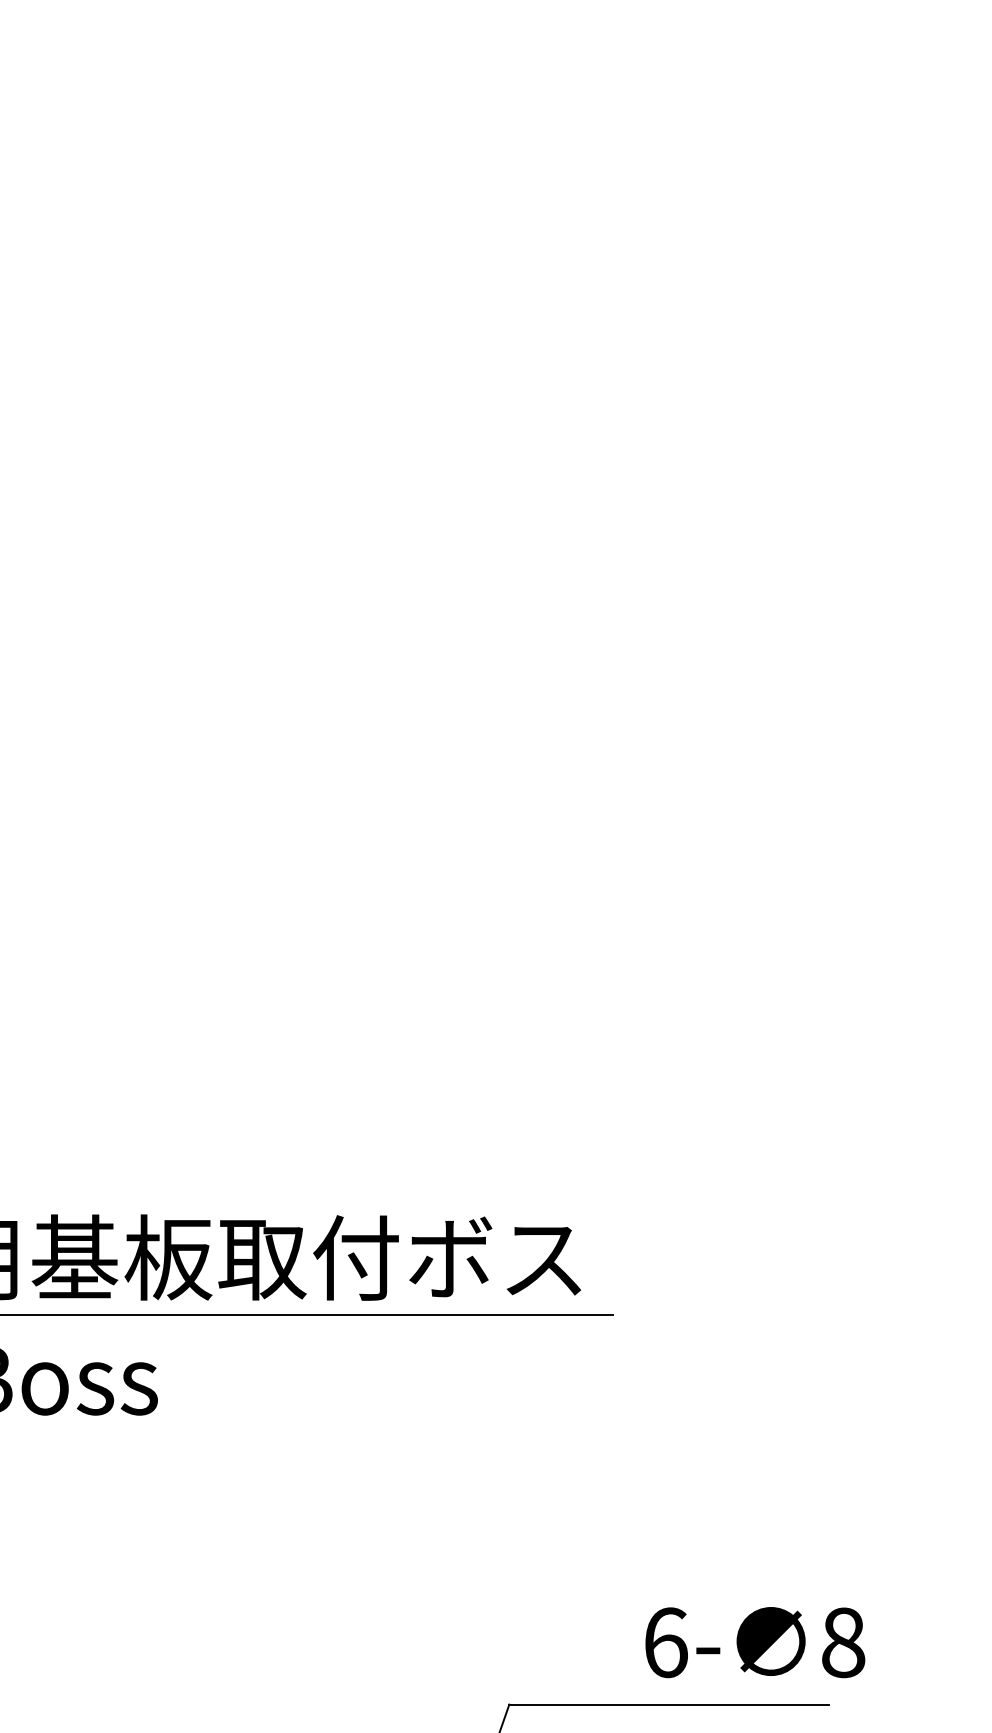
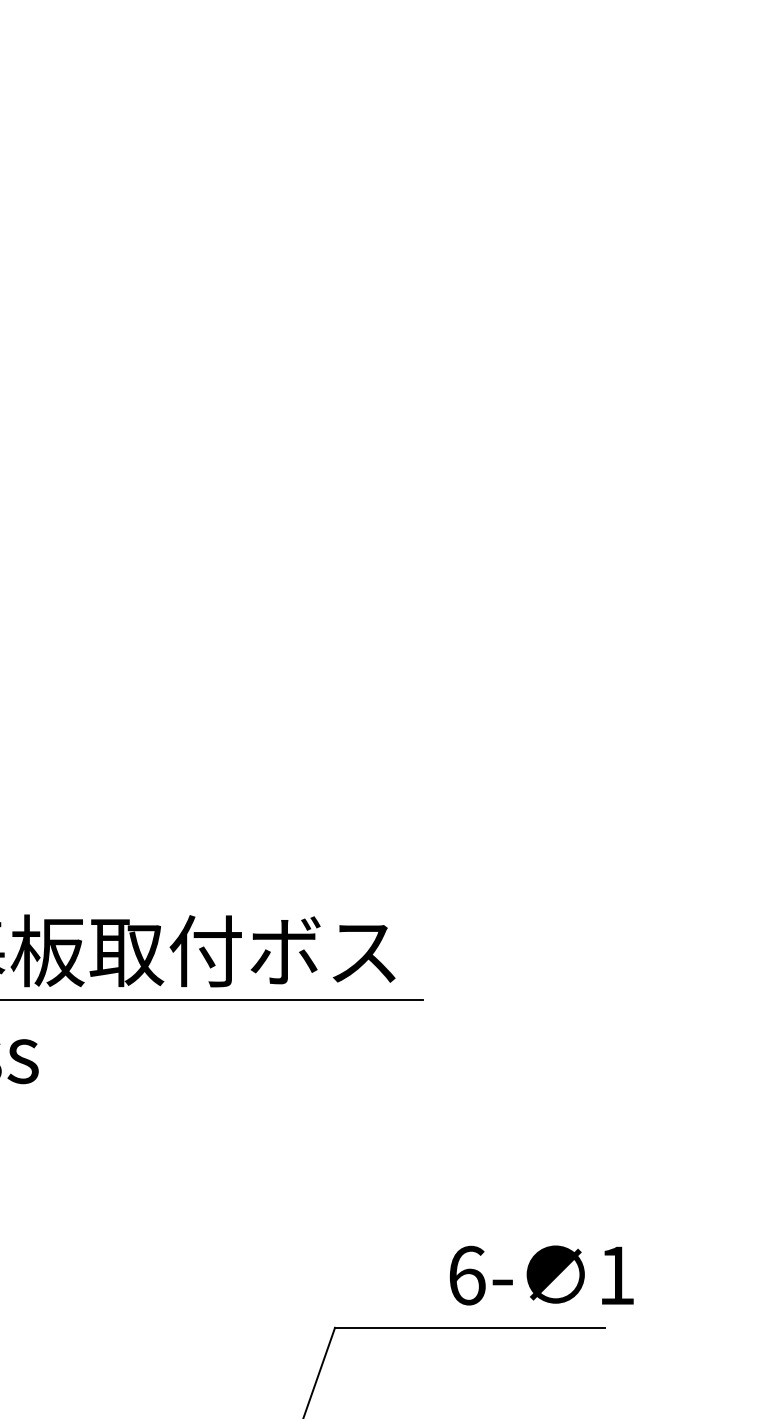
text: (843, 1642) -> (616, 1275), 8 -> 1

